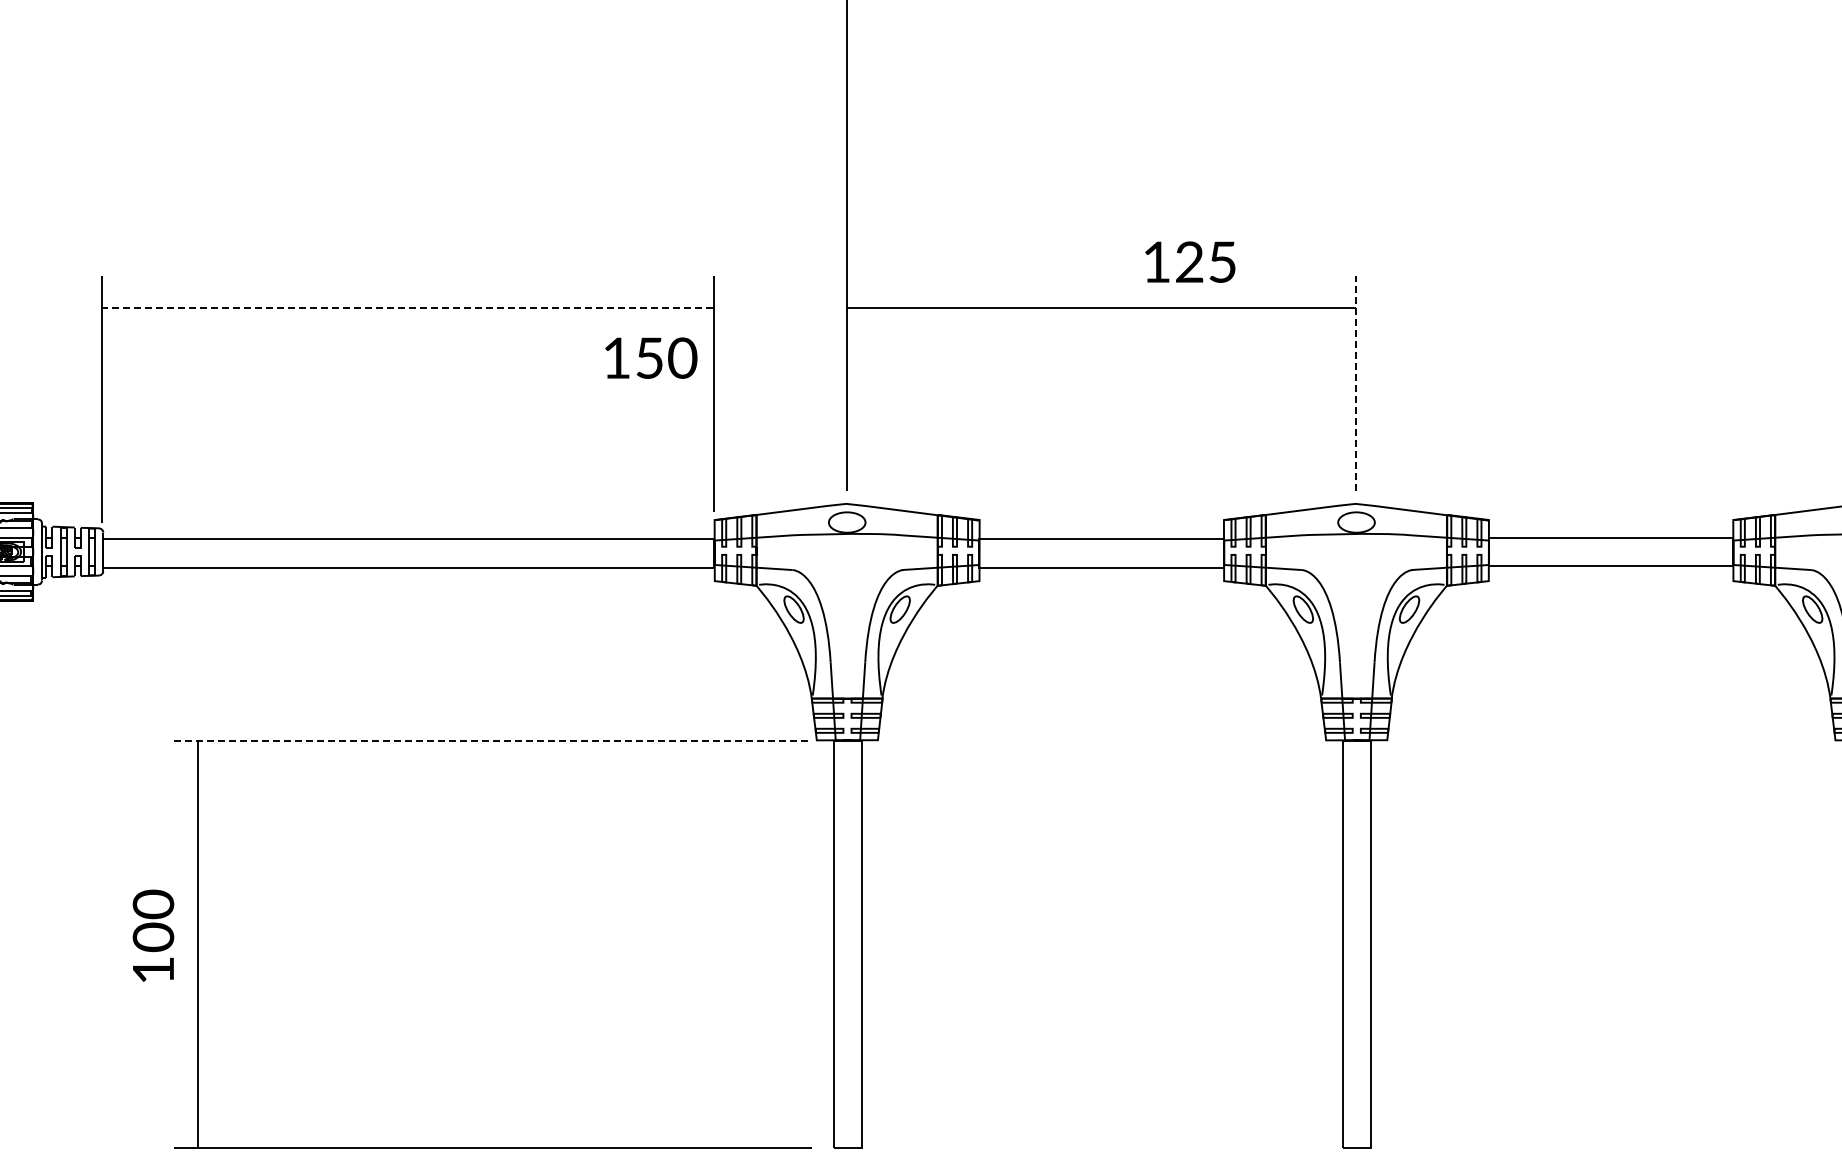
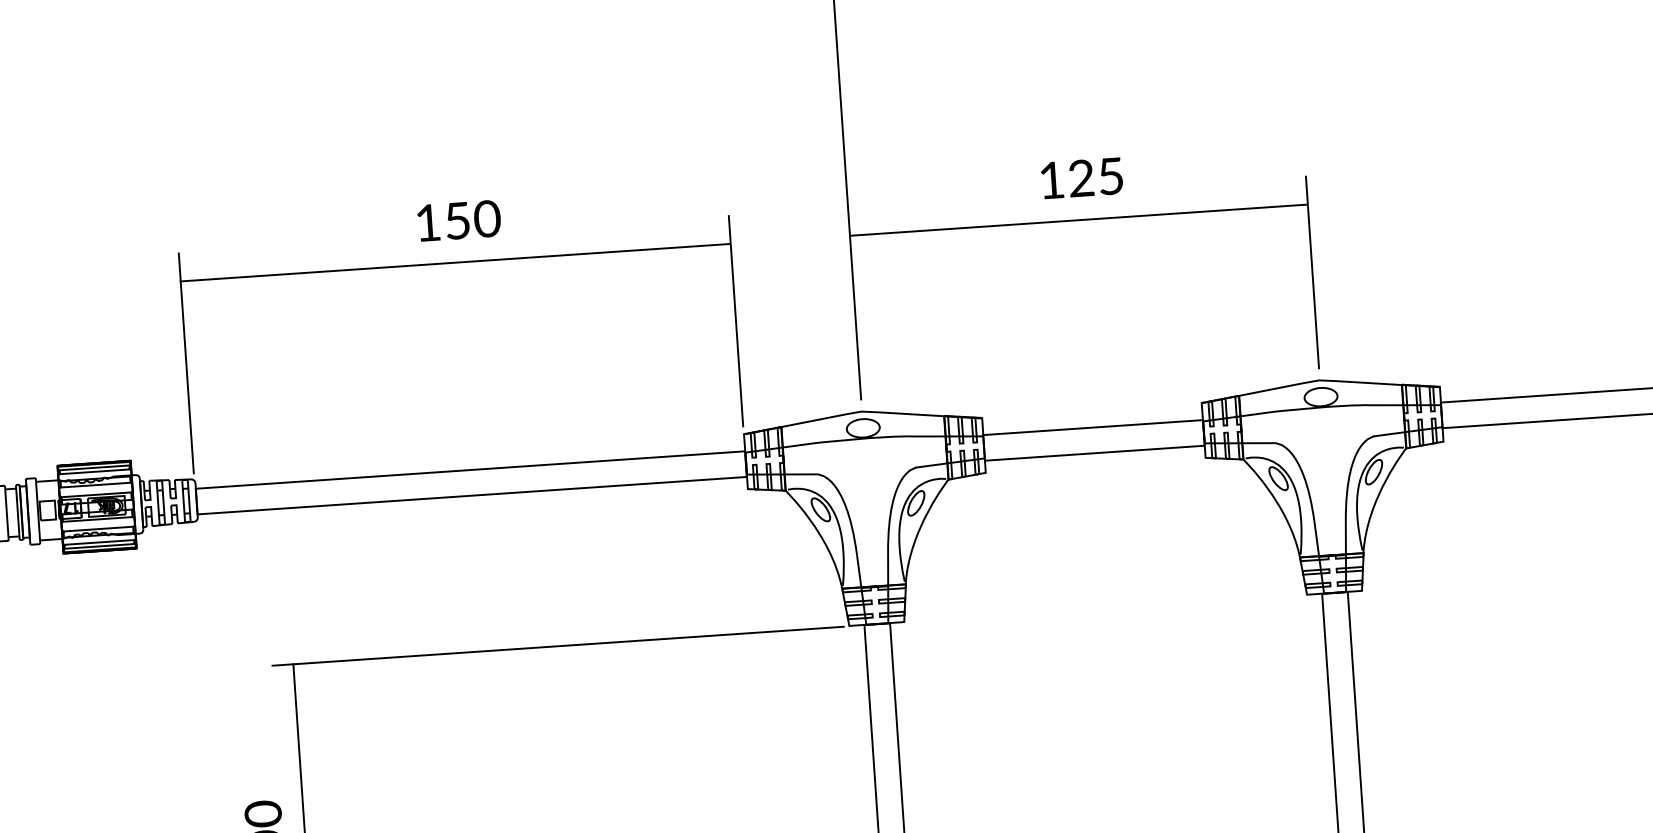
text: (1190, 261) -> (1082, 177), moved
line: (408, 308) -> (455, 262), dashed -> solid
text: (651, 357) -> (459, 220), moved
line: (1356, 383) -> (1312, 272), dashed -> solid
line: (492, 740) -> (557, 645), dashed -> solid

